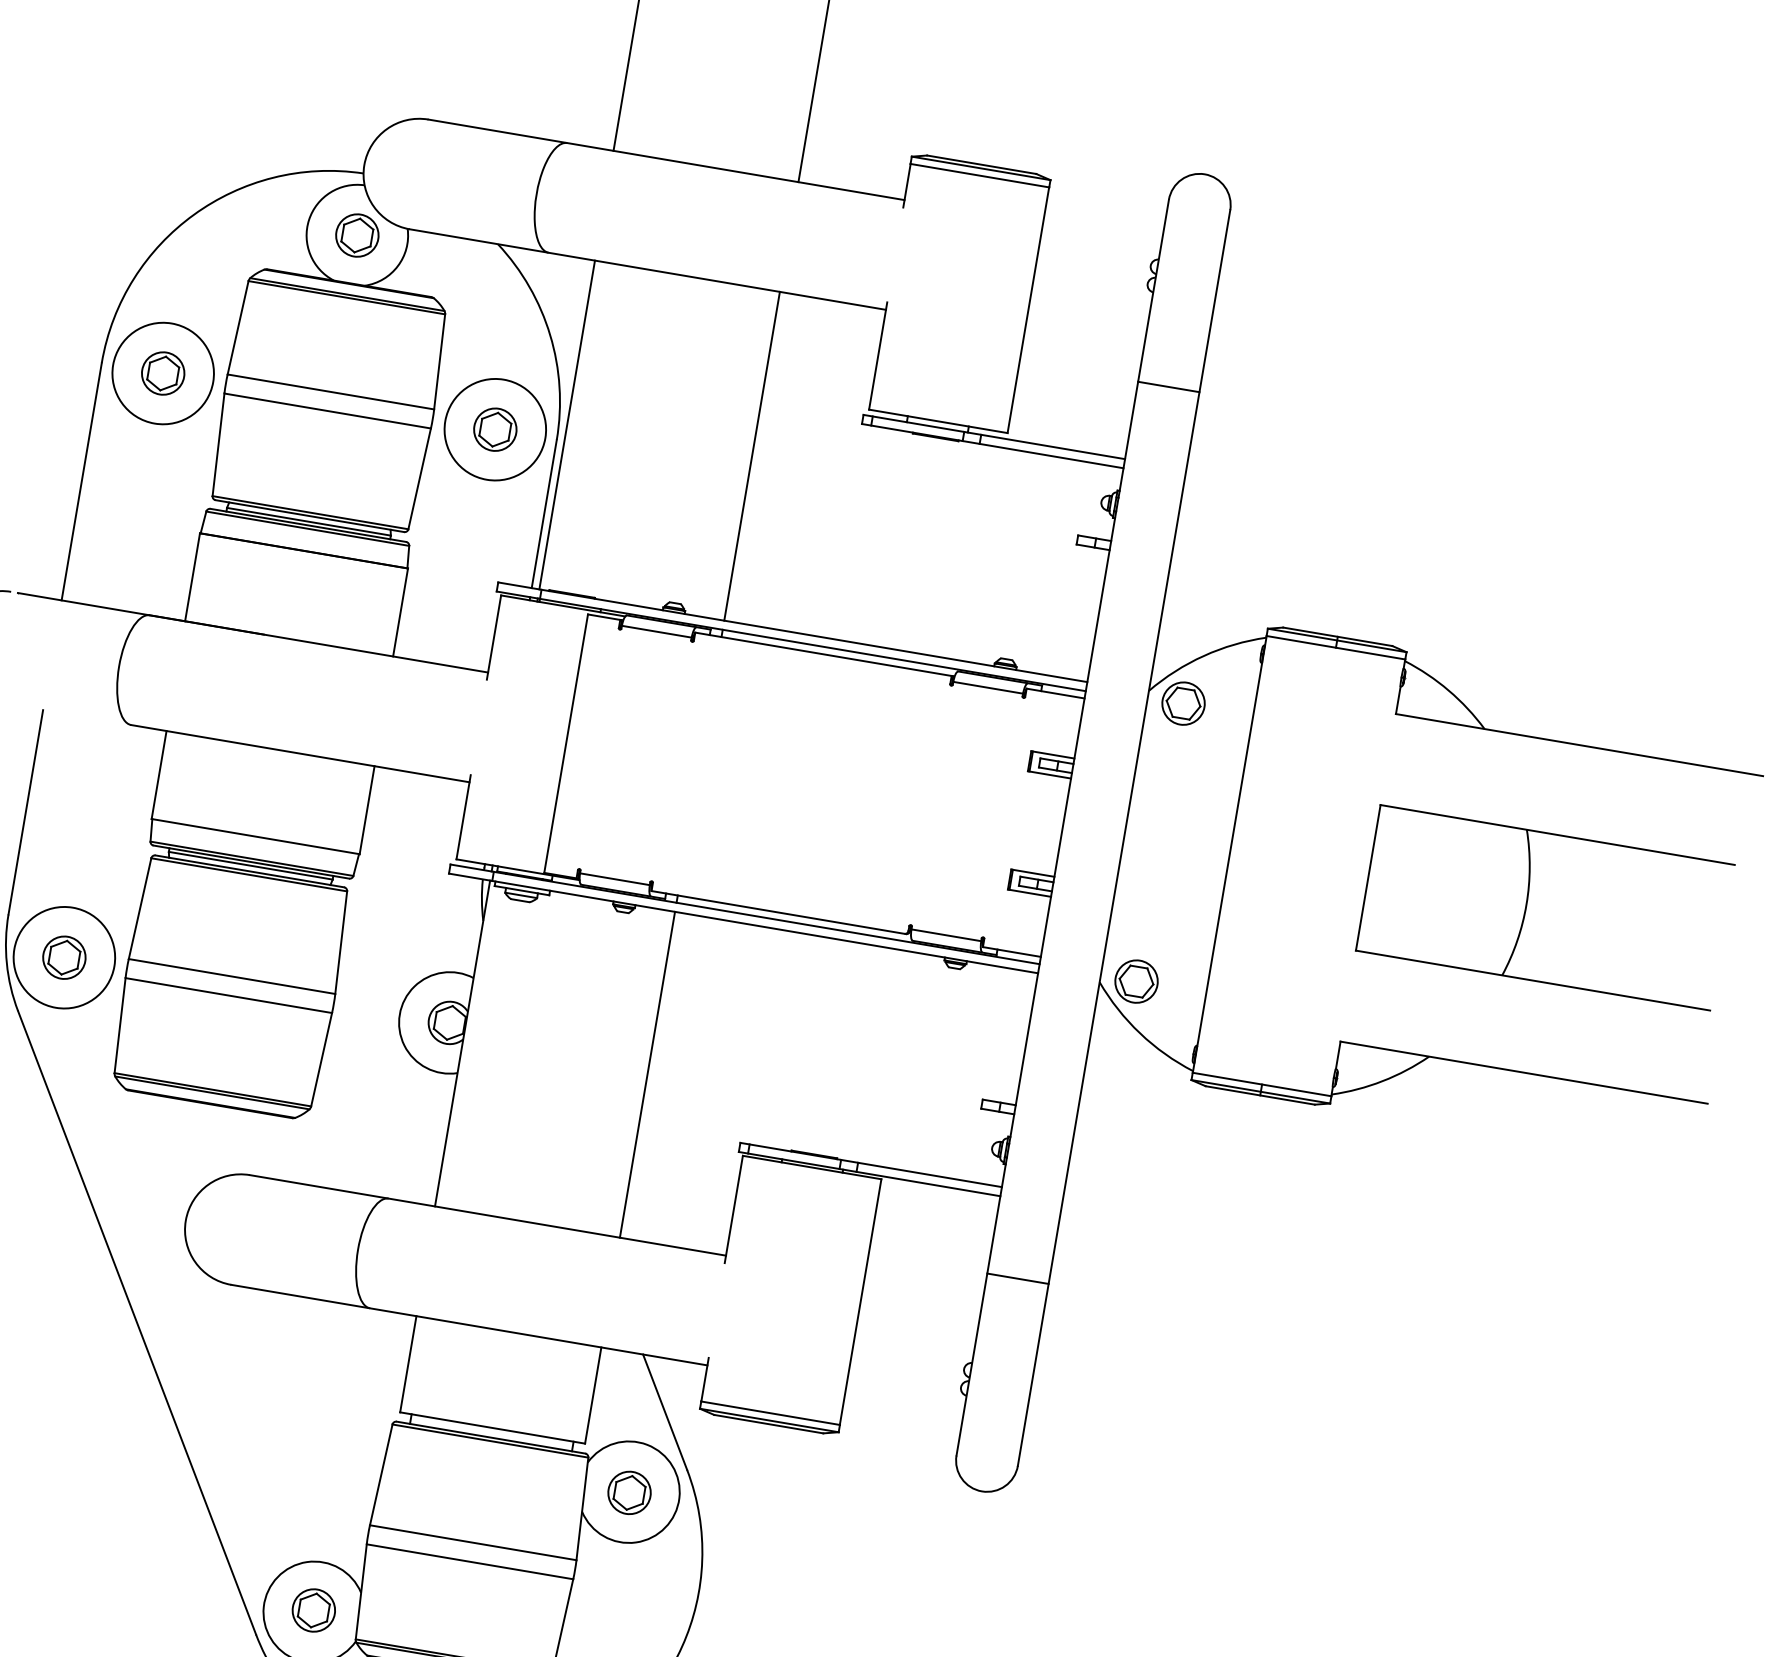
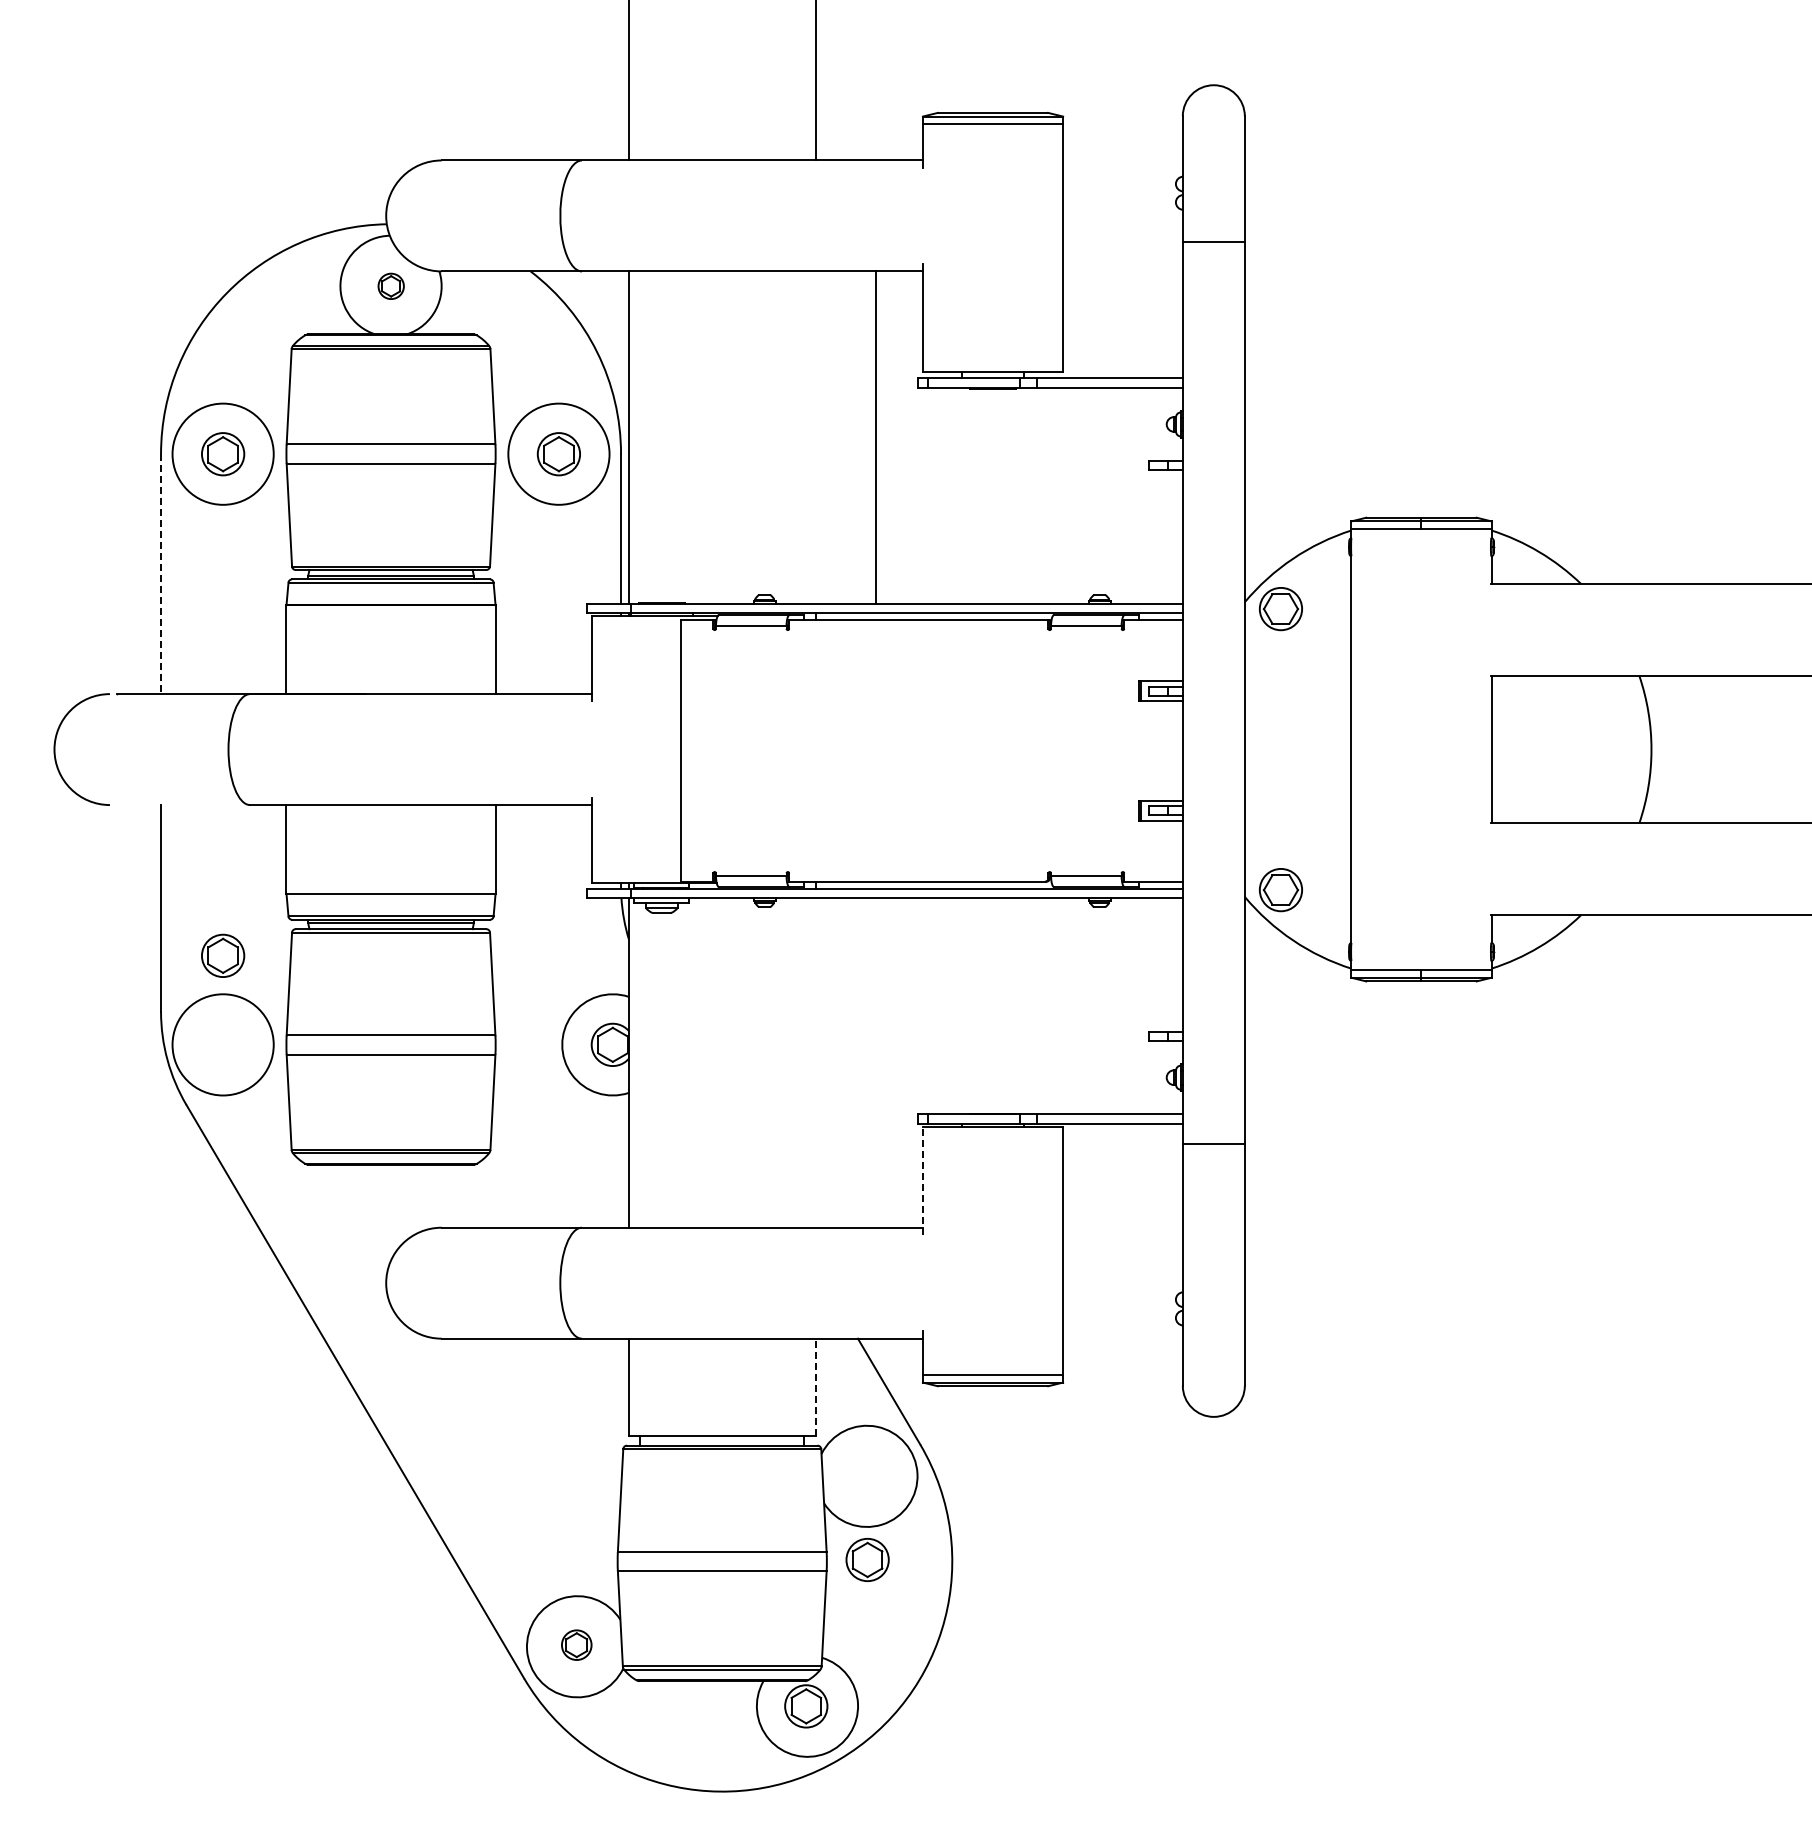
part: (357, 235) -> (391, 286), size x0.6
line: (1168, 387) -> (1213, 242), moved
line: (751, 456) -> (875, 437), moved
line: (82, 482) -> (161, 574), solid -> dashed
part: (64, 957) -> (223, 955), moved
line: (647, 1074) -> (815, 1062), removed
line: (734, 1209) -> (923, 1180), solid -> dashed
line: (1017, 1278) -> (1213, 1143), moved
line: (592, 1395) -> (815, 1387), solid -> dashed
part: (629, 1492) -> (867, 1559), moved
part: (313, 1610) -> (576, 1645), size x0.7

